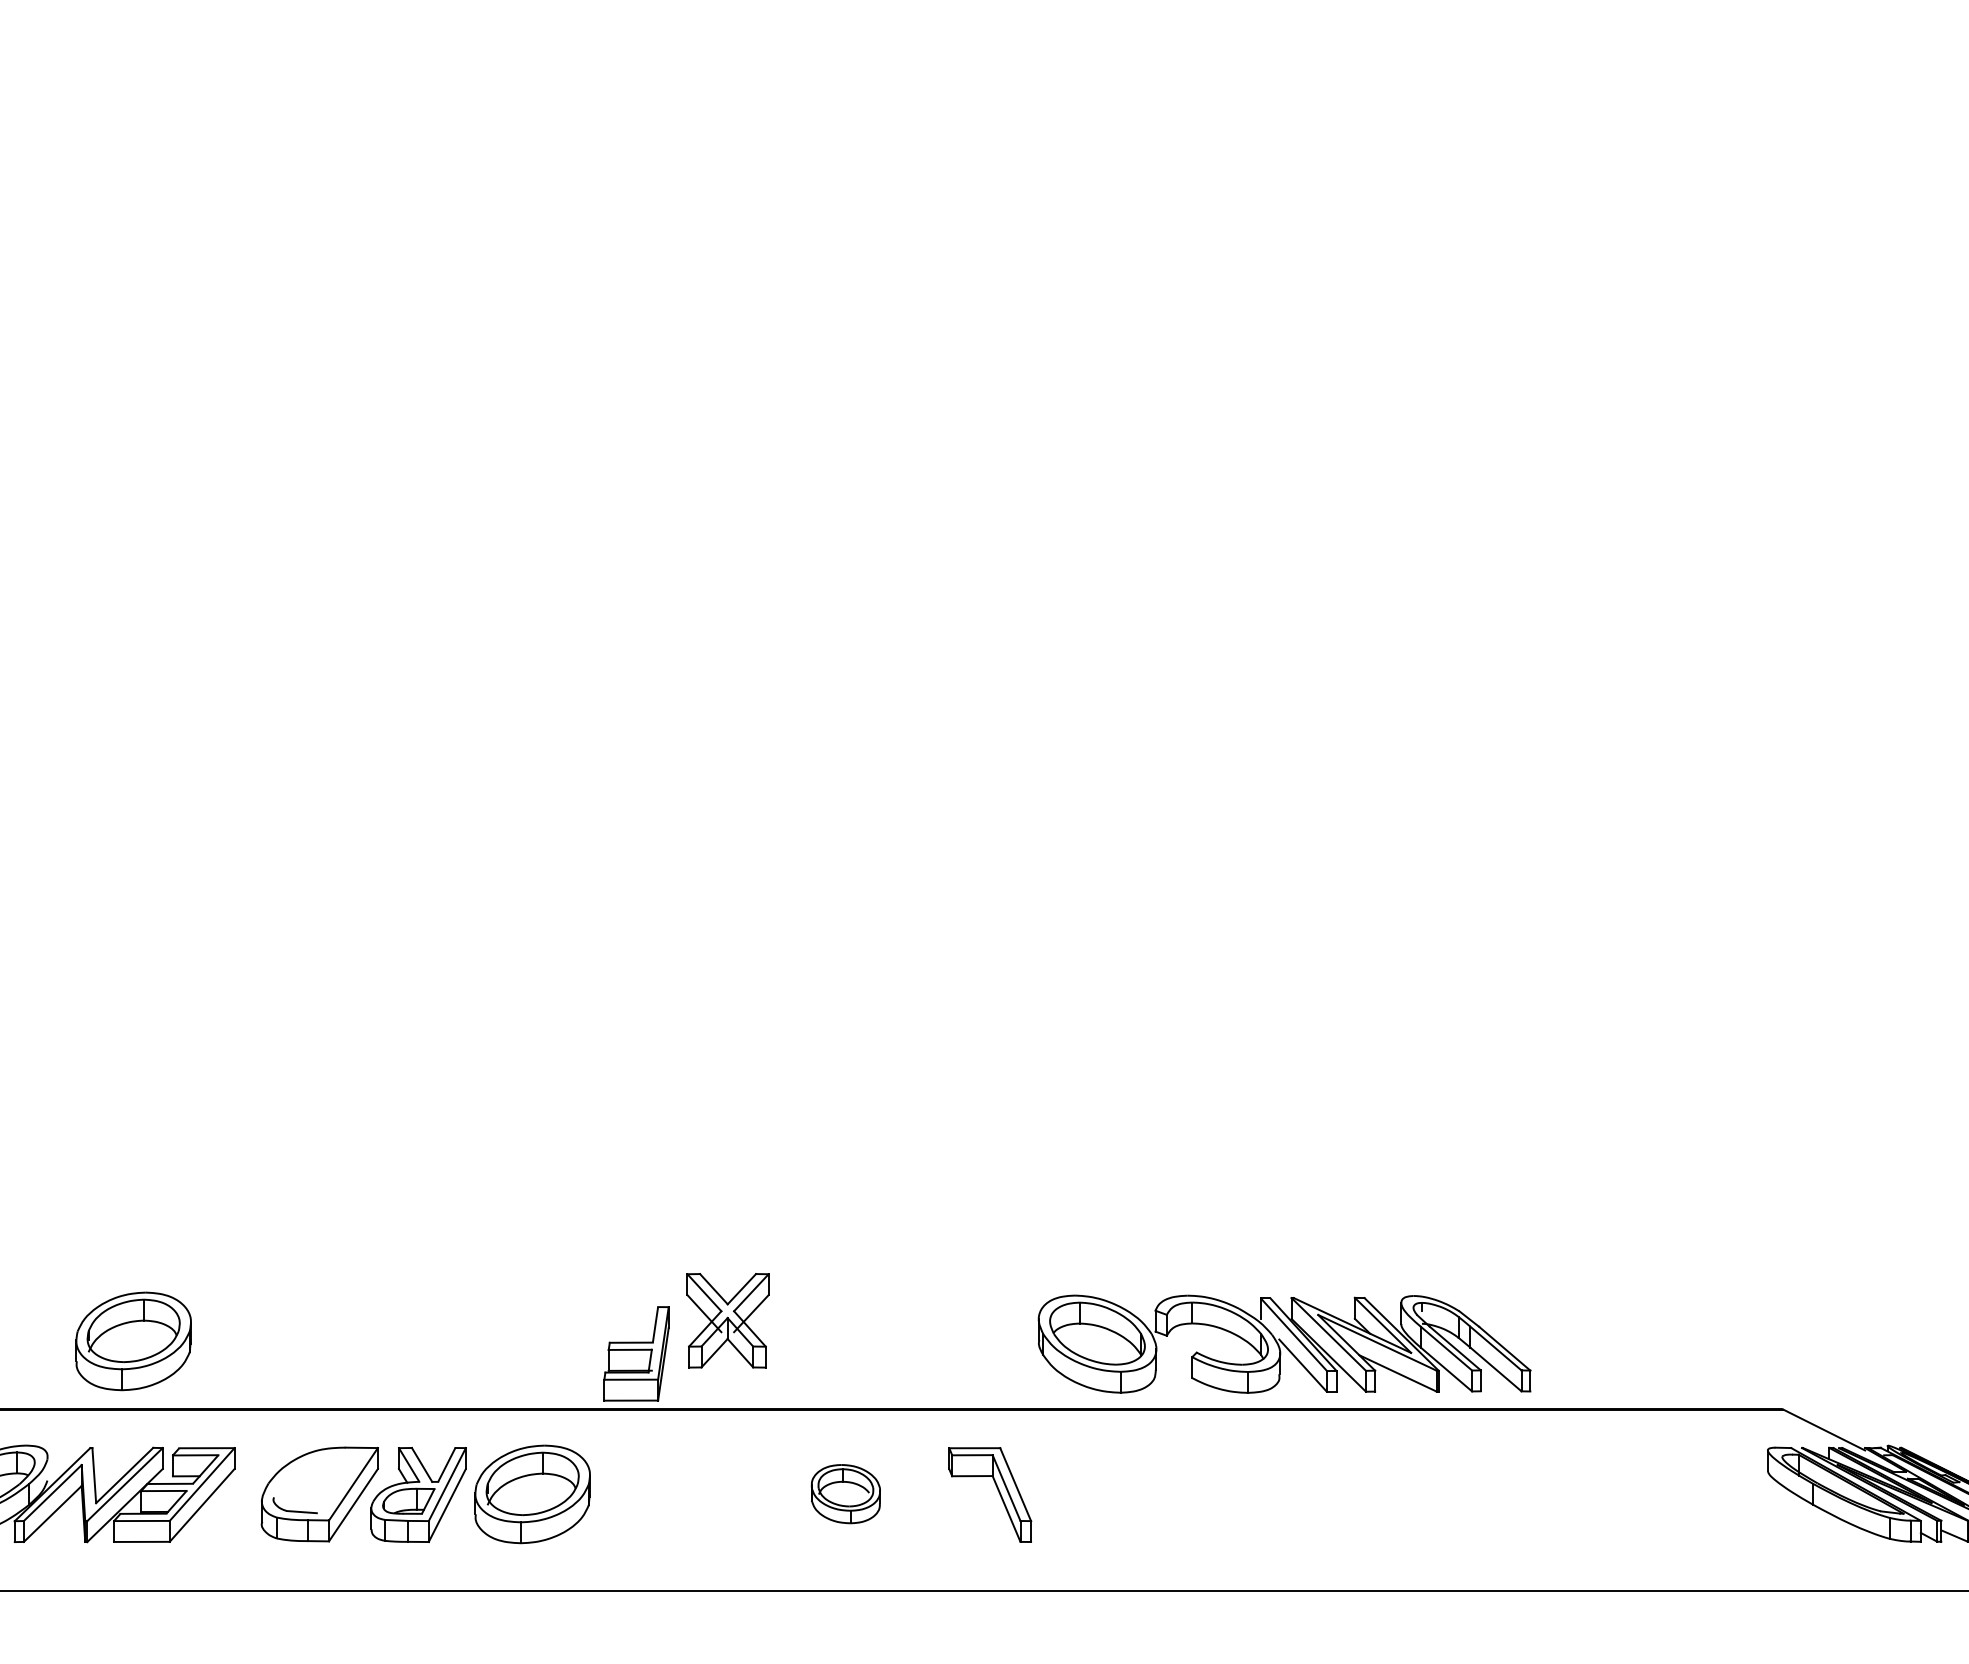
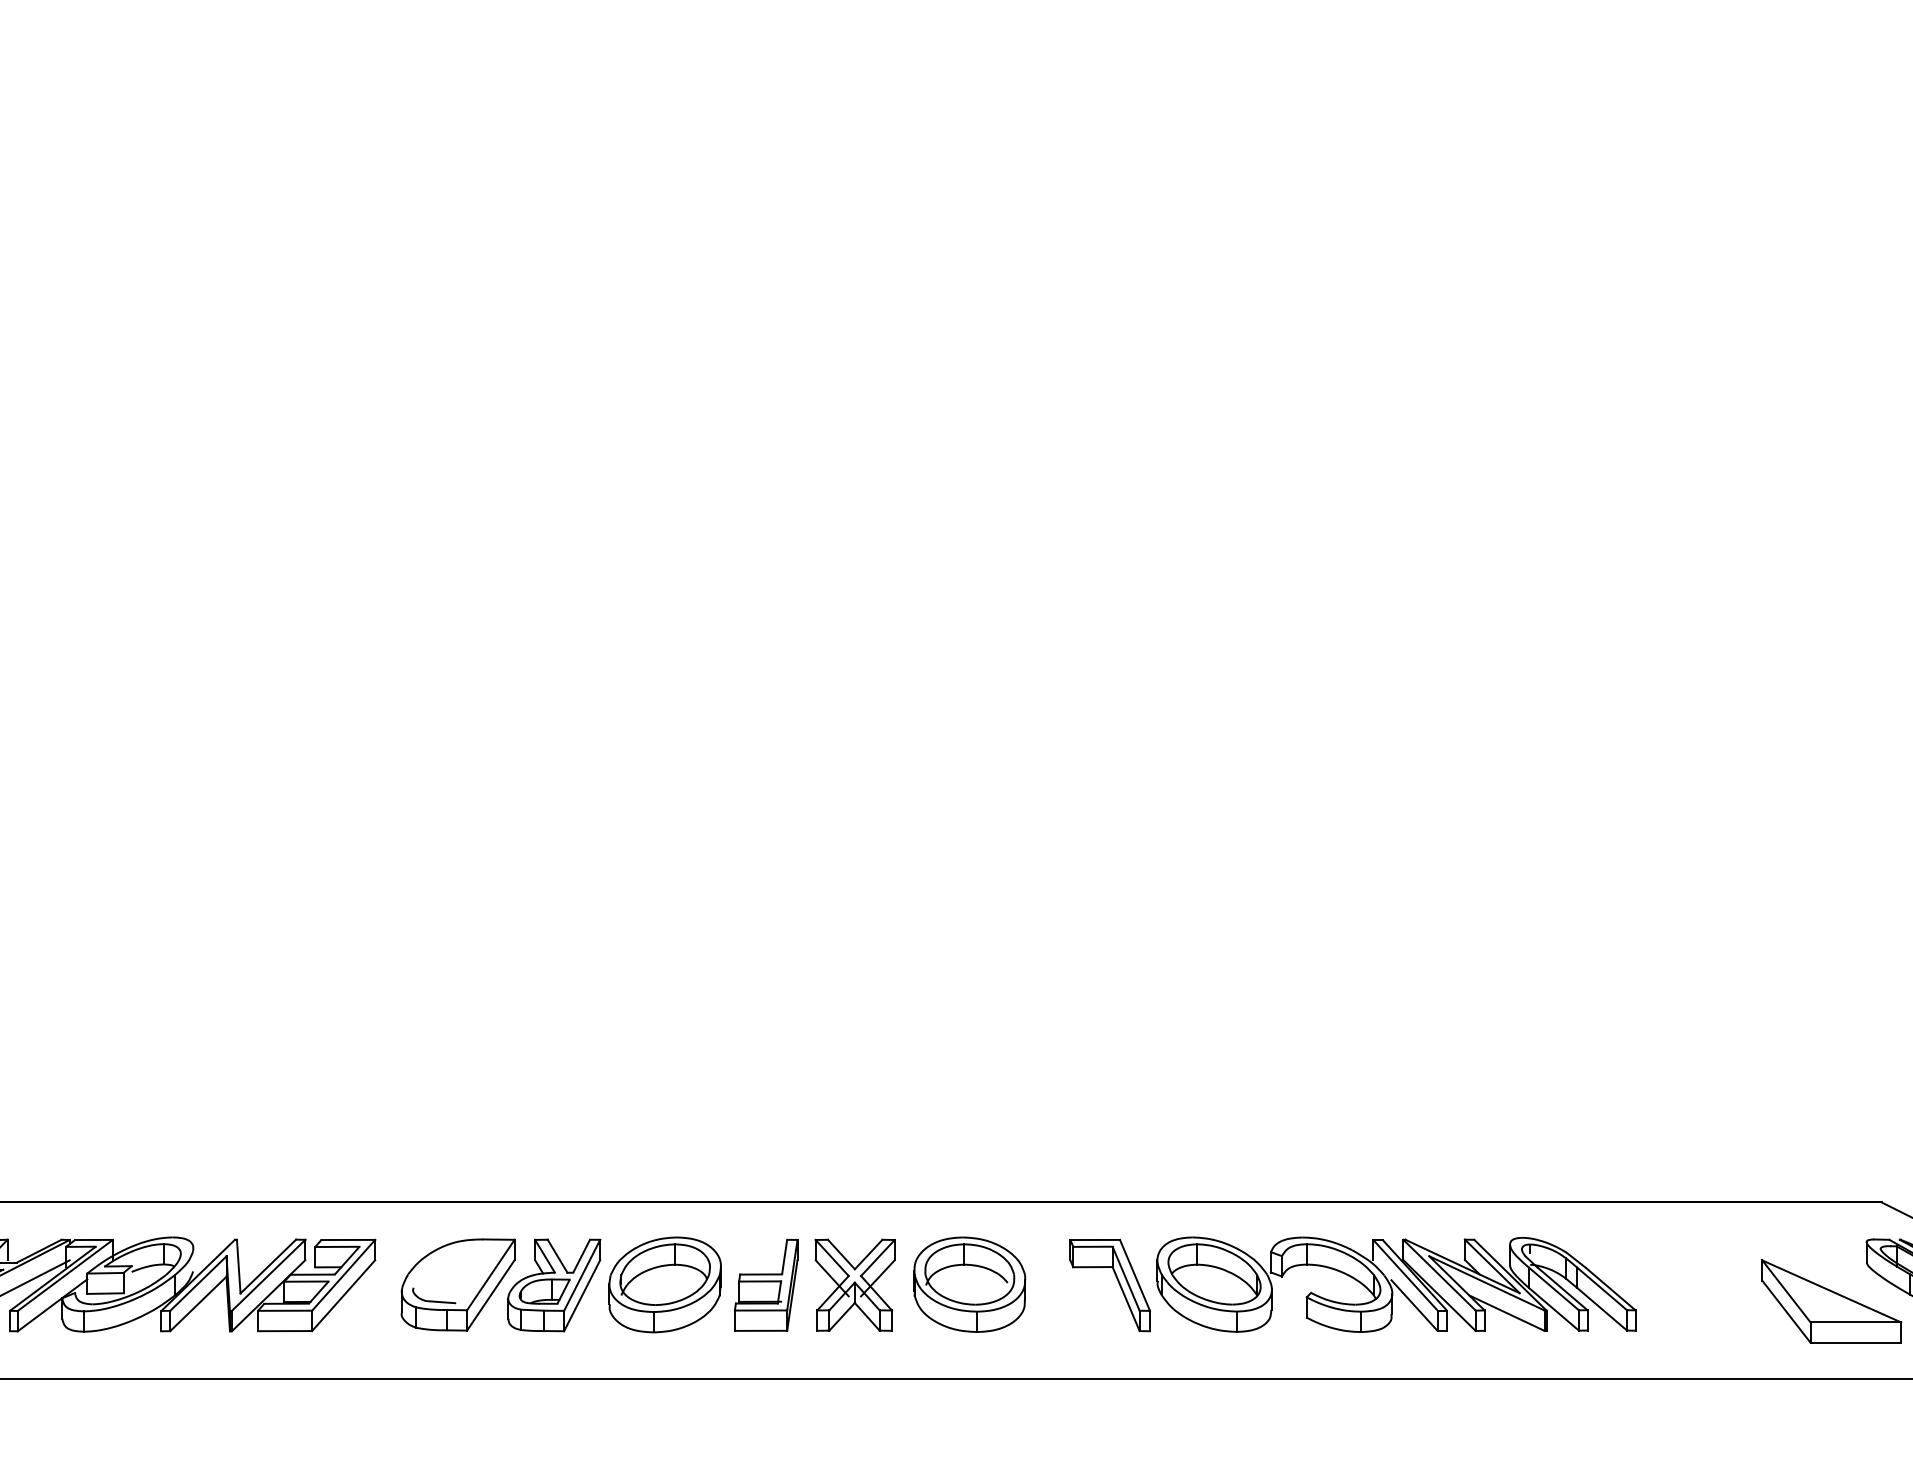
part: (727, 1320) -> (854, 1285), moved
part: (133, 1341) -> (276, 1136), removed
part: (1284, 1343) -> (1396, 1284), moved
part: (636, 1353) -> (766, 1285), moved
part: (845, 1493) -> (969, 1284), size x1.67
part: (1731, 1511) -> (1831, 1301), added

